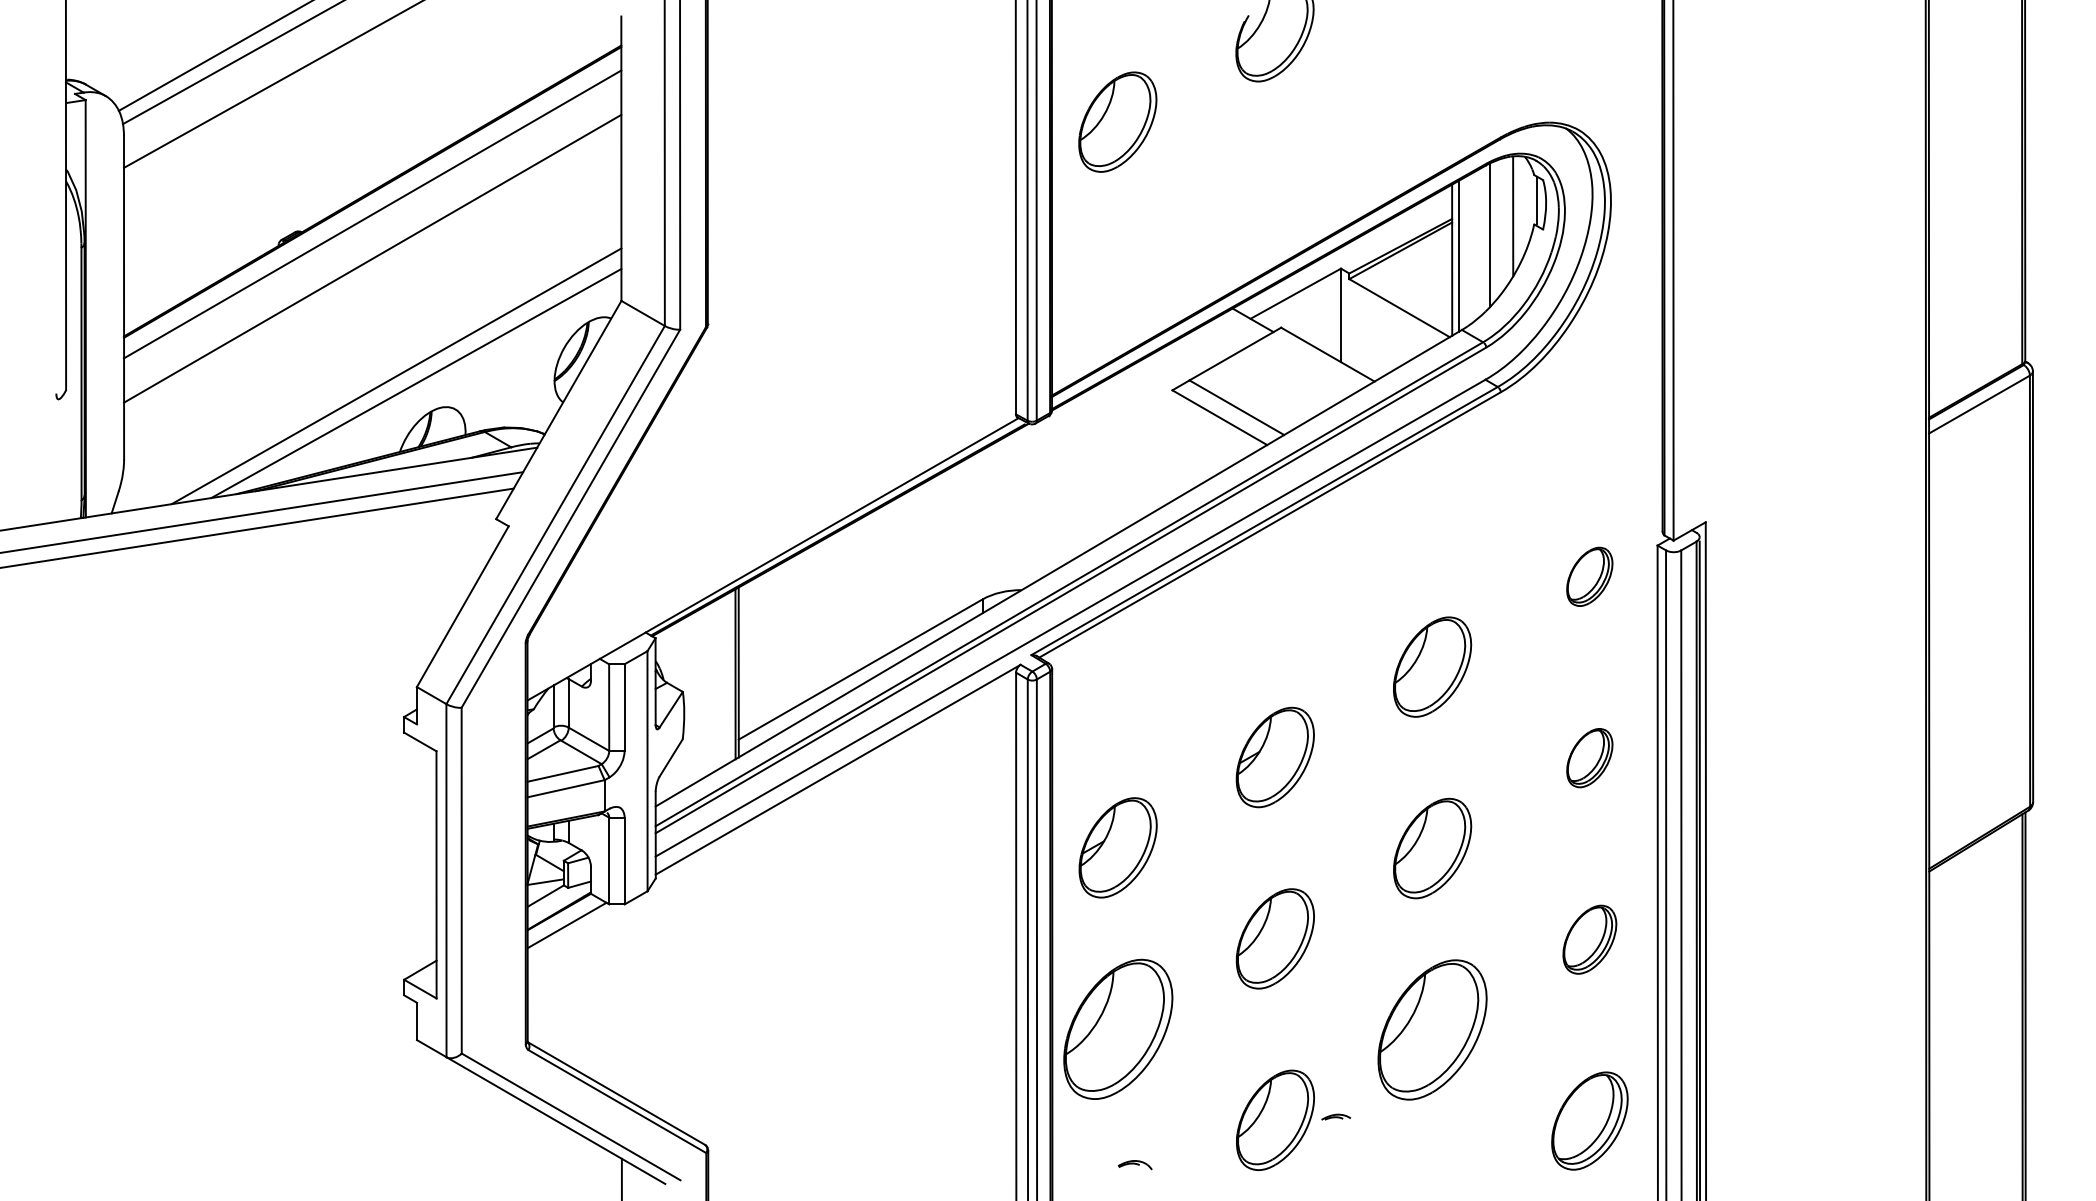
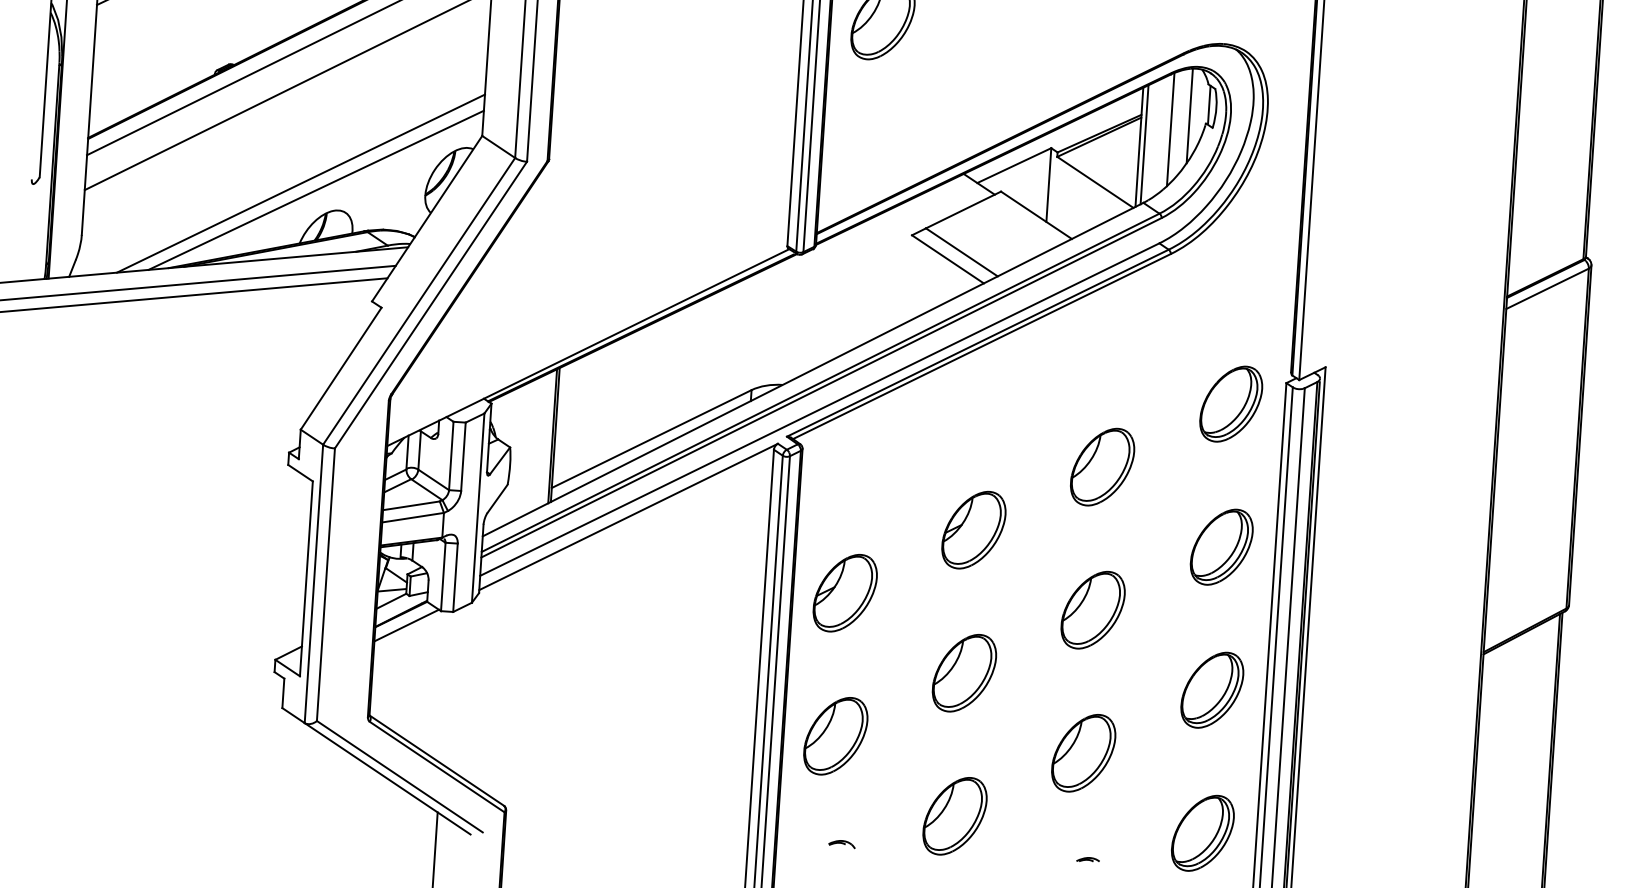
part: (1589, 576) -> (1231, 403), size x1.67
part: (1589, 757) -> (1221, 546), size x1.67
part: (1589, 939) -> (1212, 690), size x1.43
part: (1117, 1028) -> (835, 735), size x0.71
part: (1432, 1029) -> (1083, 752), size x0.71
part: (1336, 1116) -> (1088, 859), moved

